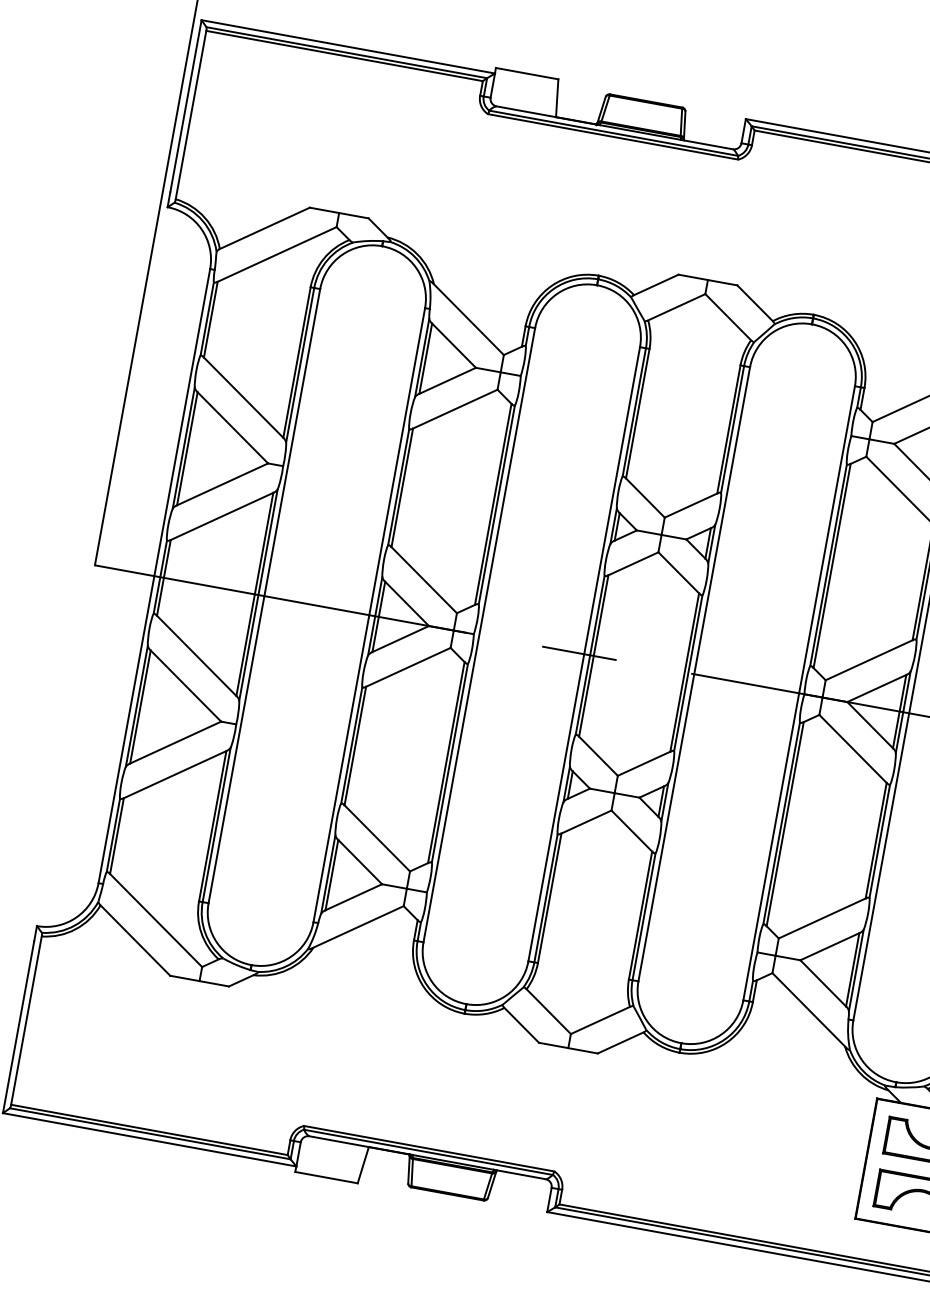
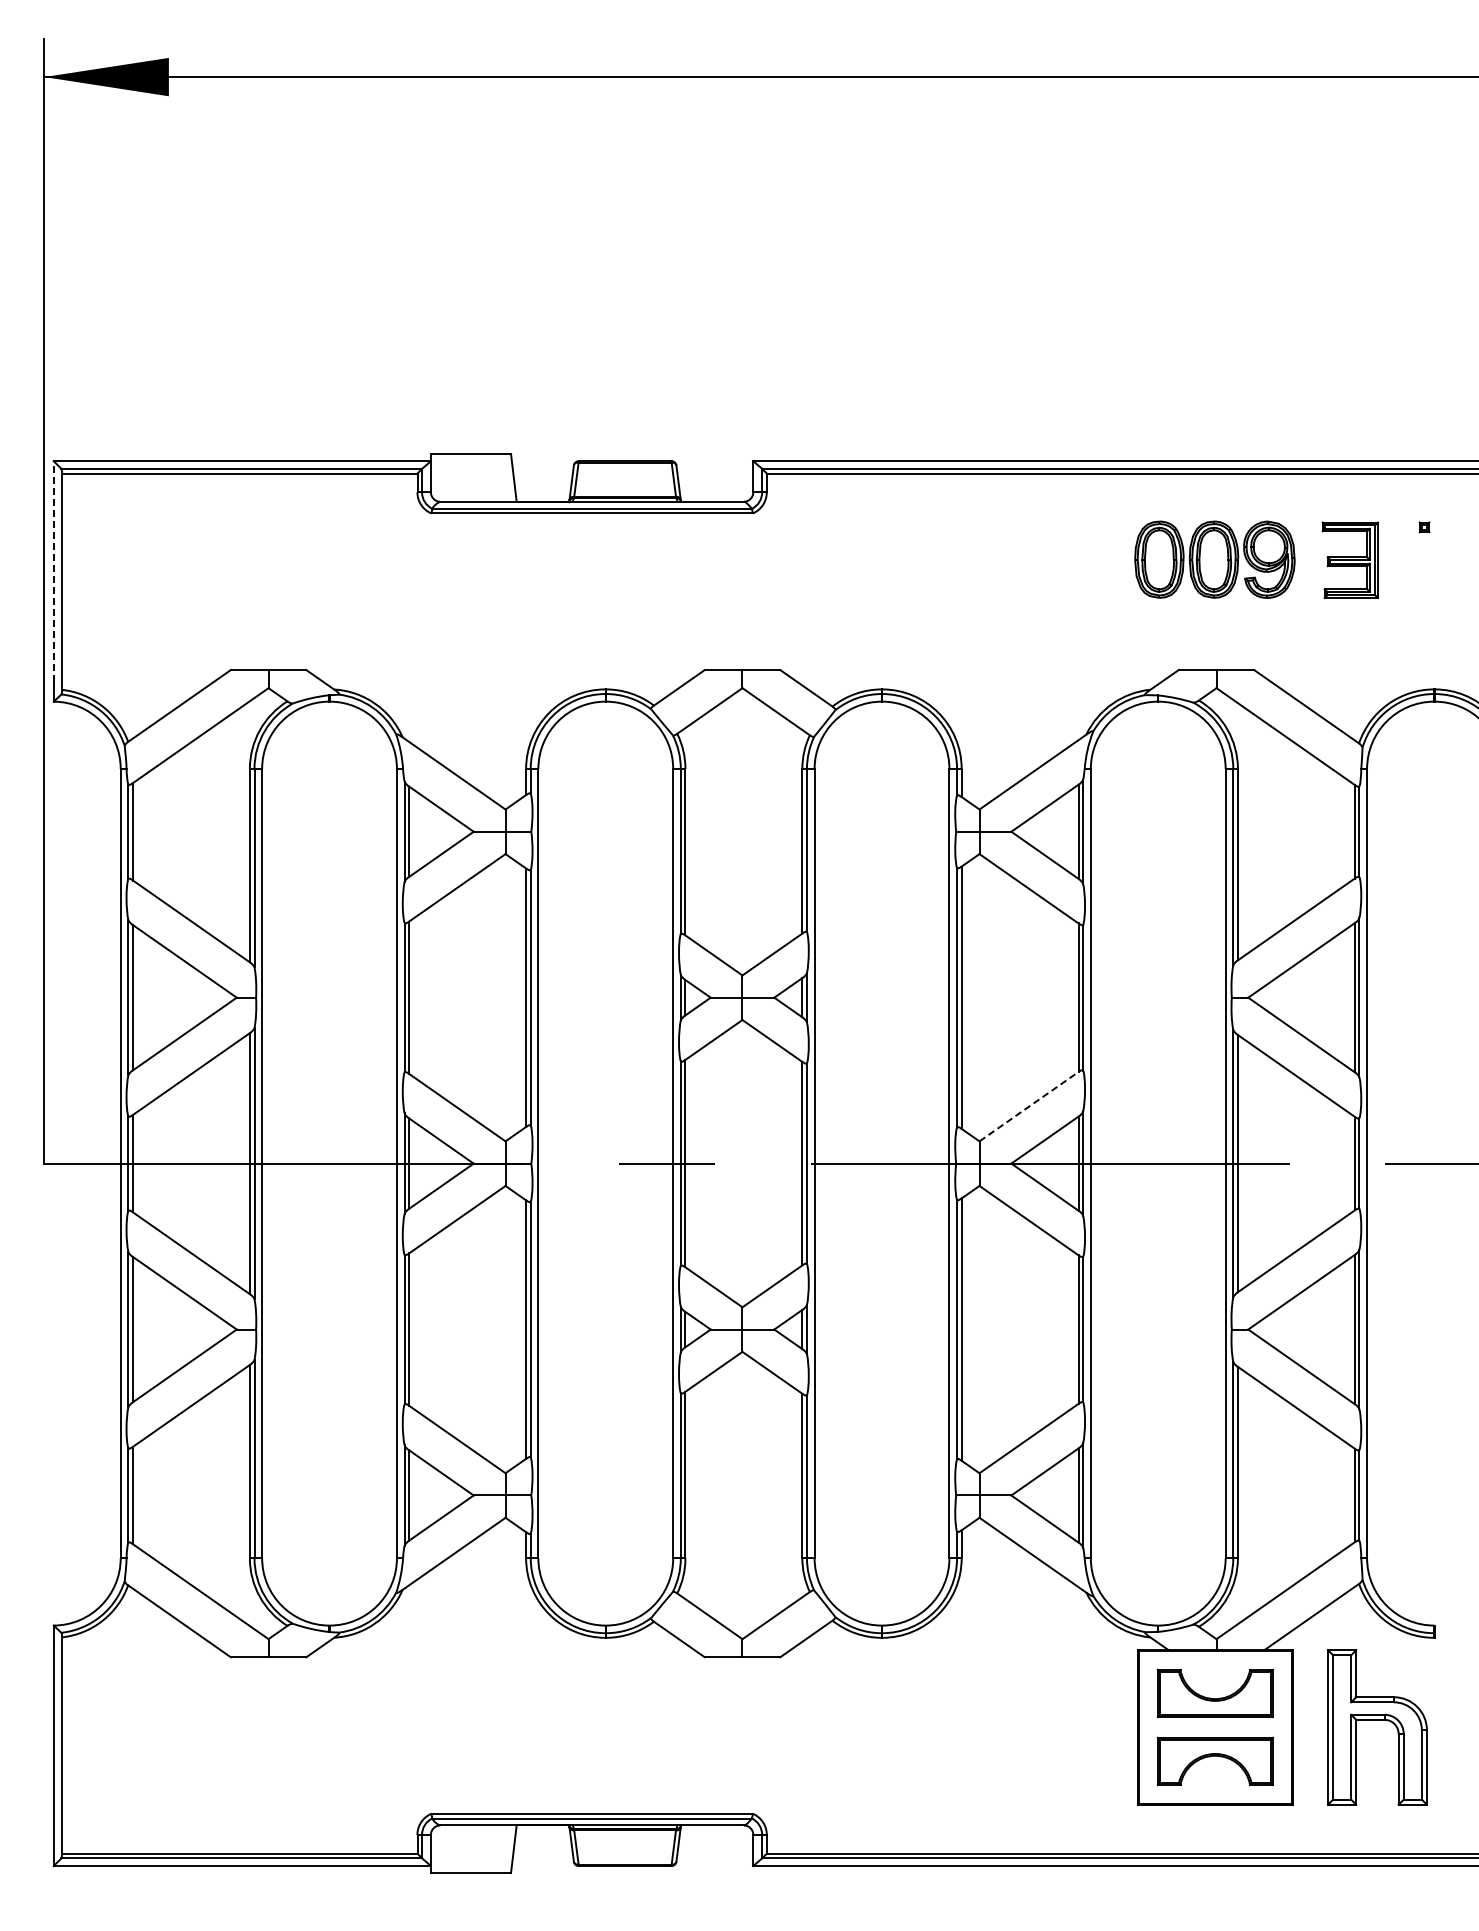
line: (185, 105) -> (53, 571), solid -> dashed
line: (869, 660) -> (1029, 1106), solid -> dashed

